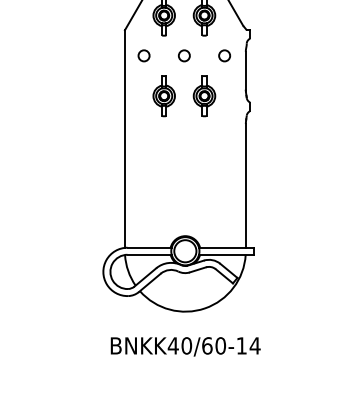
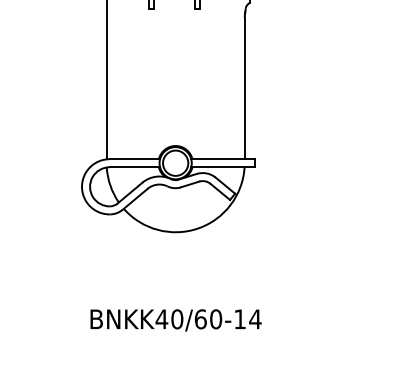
text: (185, 346) -> (175, 320), moved

